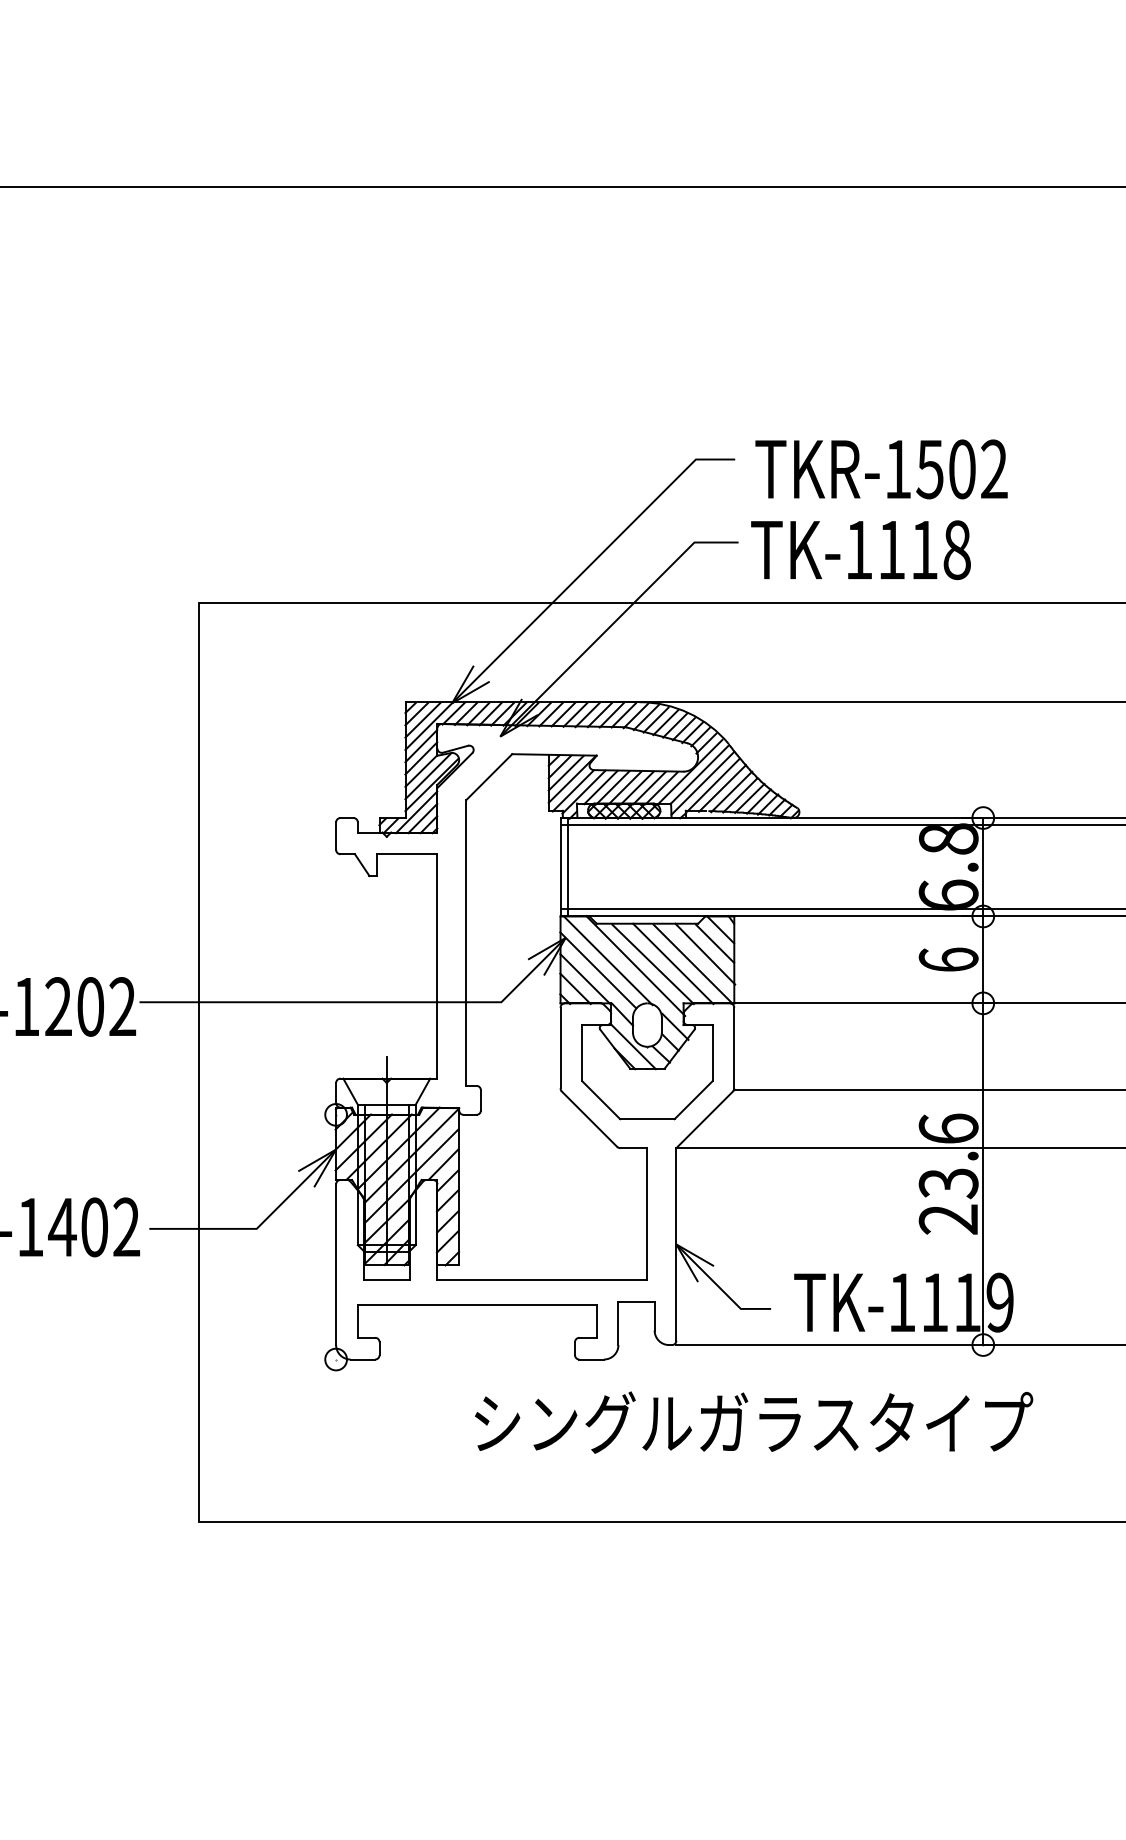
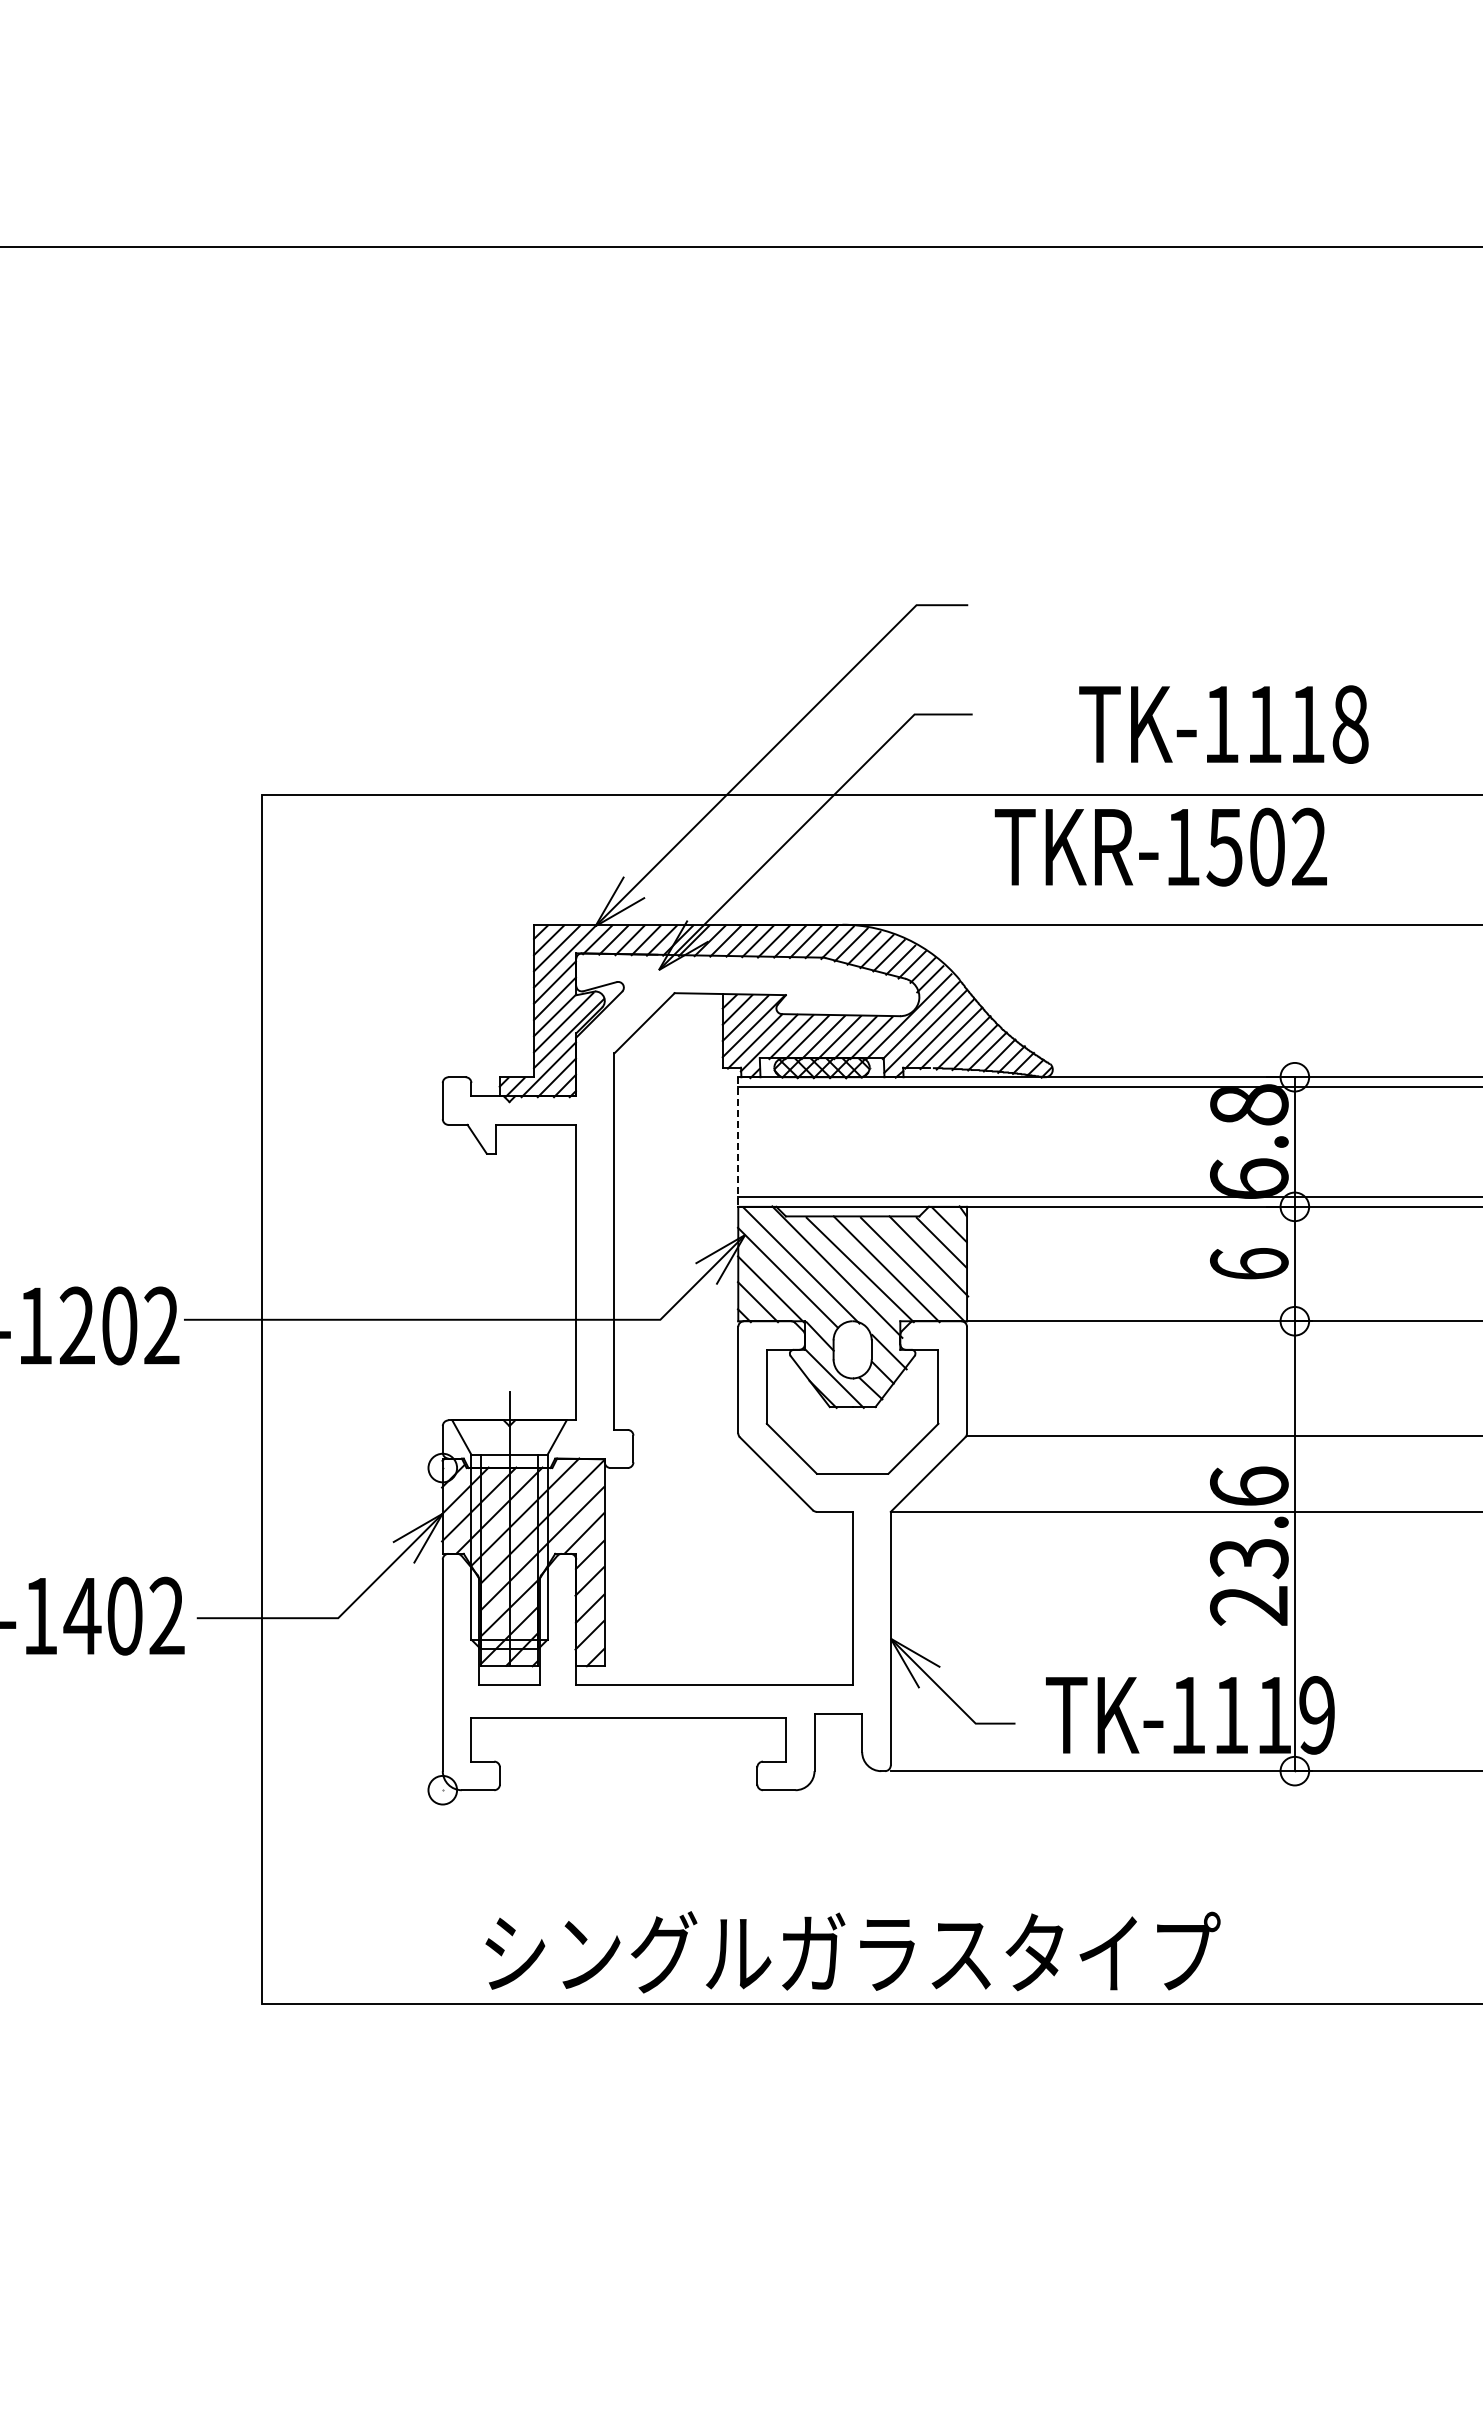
text: (881, 468) -> (1160, 846), moved
text: (860, 550) -> (1223, 724), moved
line: (567, 866) -> (747, 1141), removed
line: (560, 867) -> (738, 1142), solid -> dashed
text: (753, 1422) -> (852, 1952), moved

